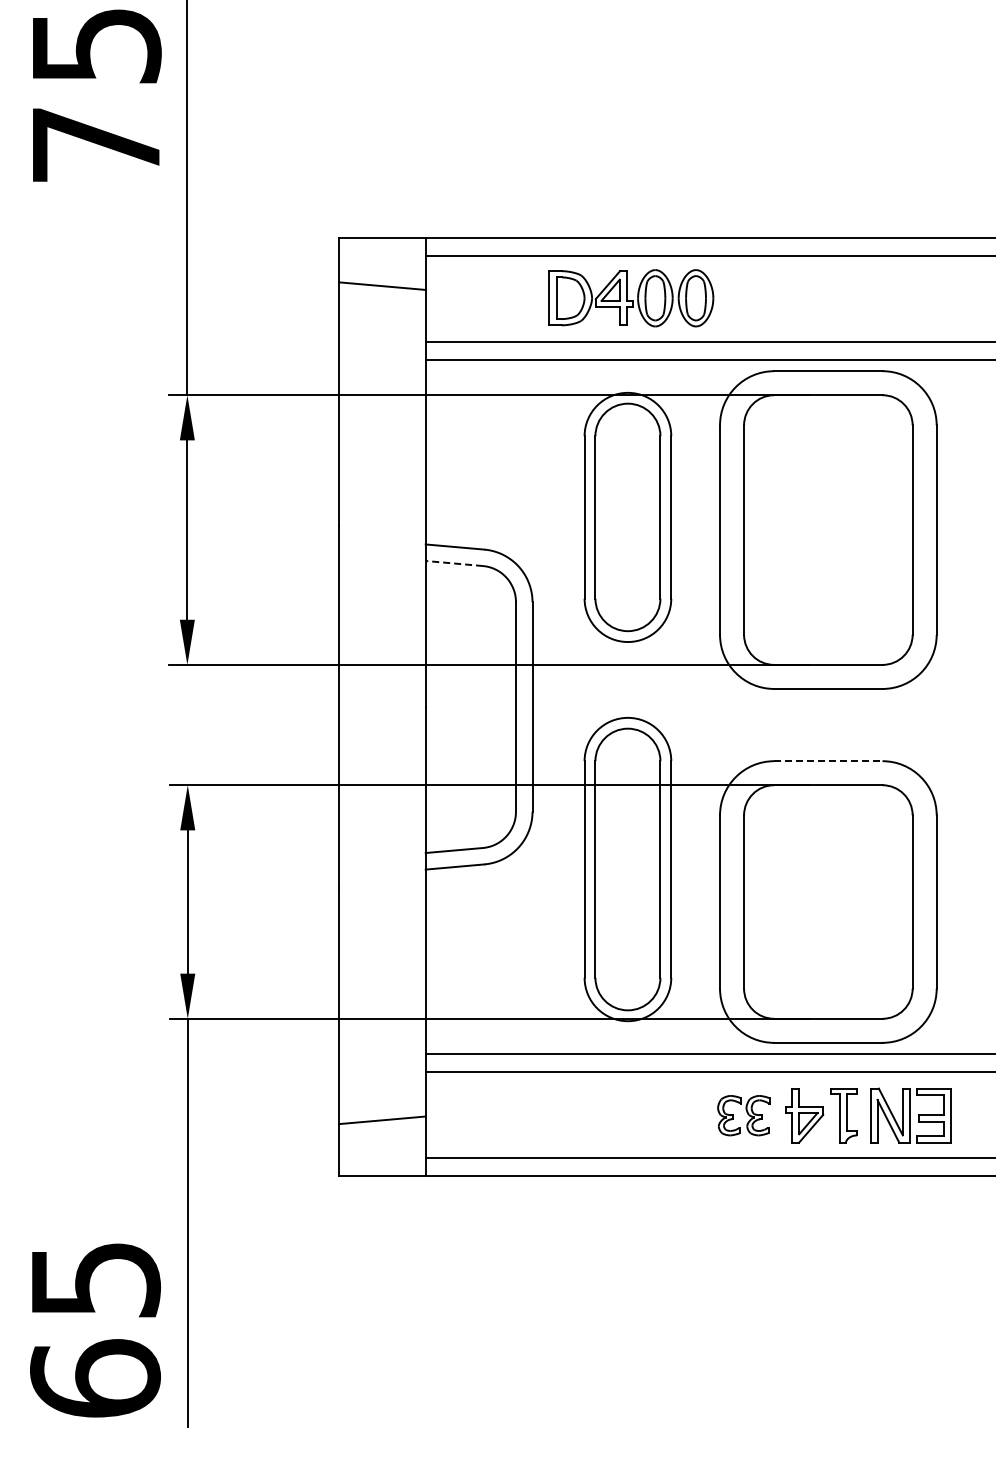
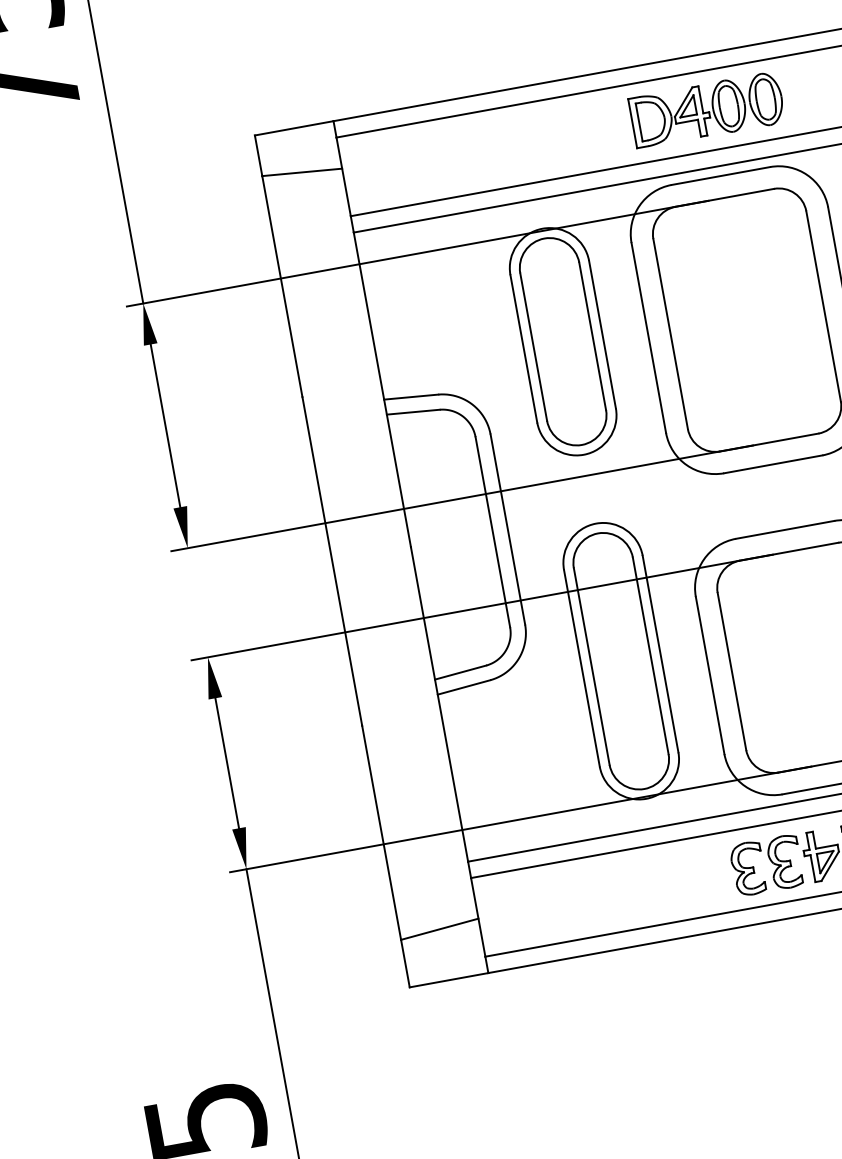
part: (631, 298) -> (707, 110), moved
line: (454, 563) -> (413, 412), dashed -> solid
line: (828, 761) -> (785, 530), dashed -> solid
part: (743, 1115) -> (766, 865), size x1.43

